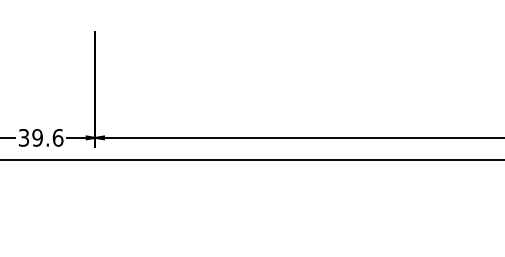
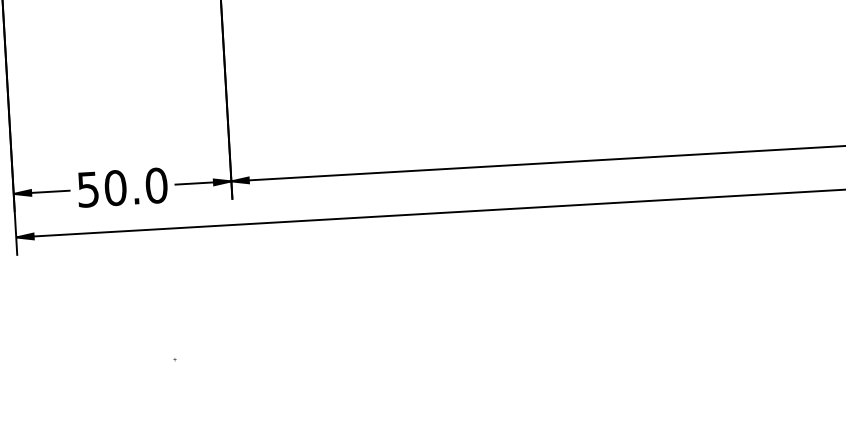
text: (41, 137) -> (123, 186), 39.6 -> 50.0

